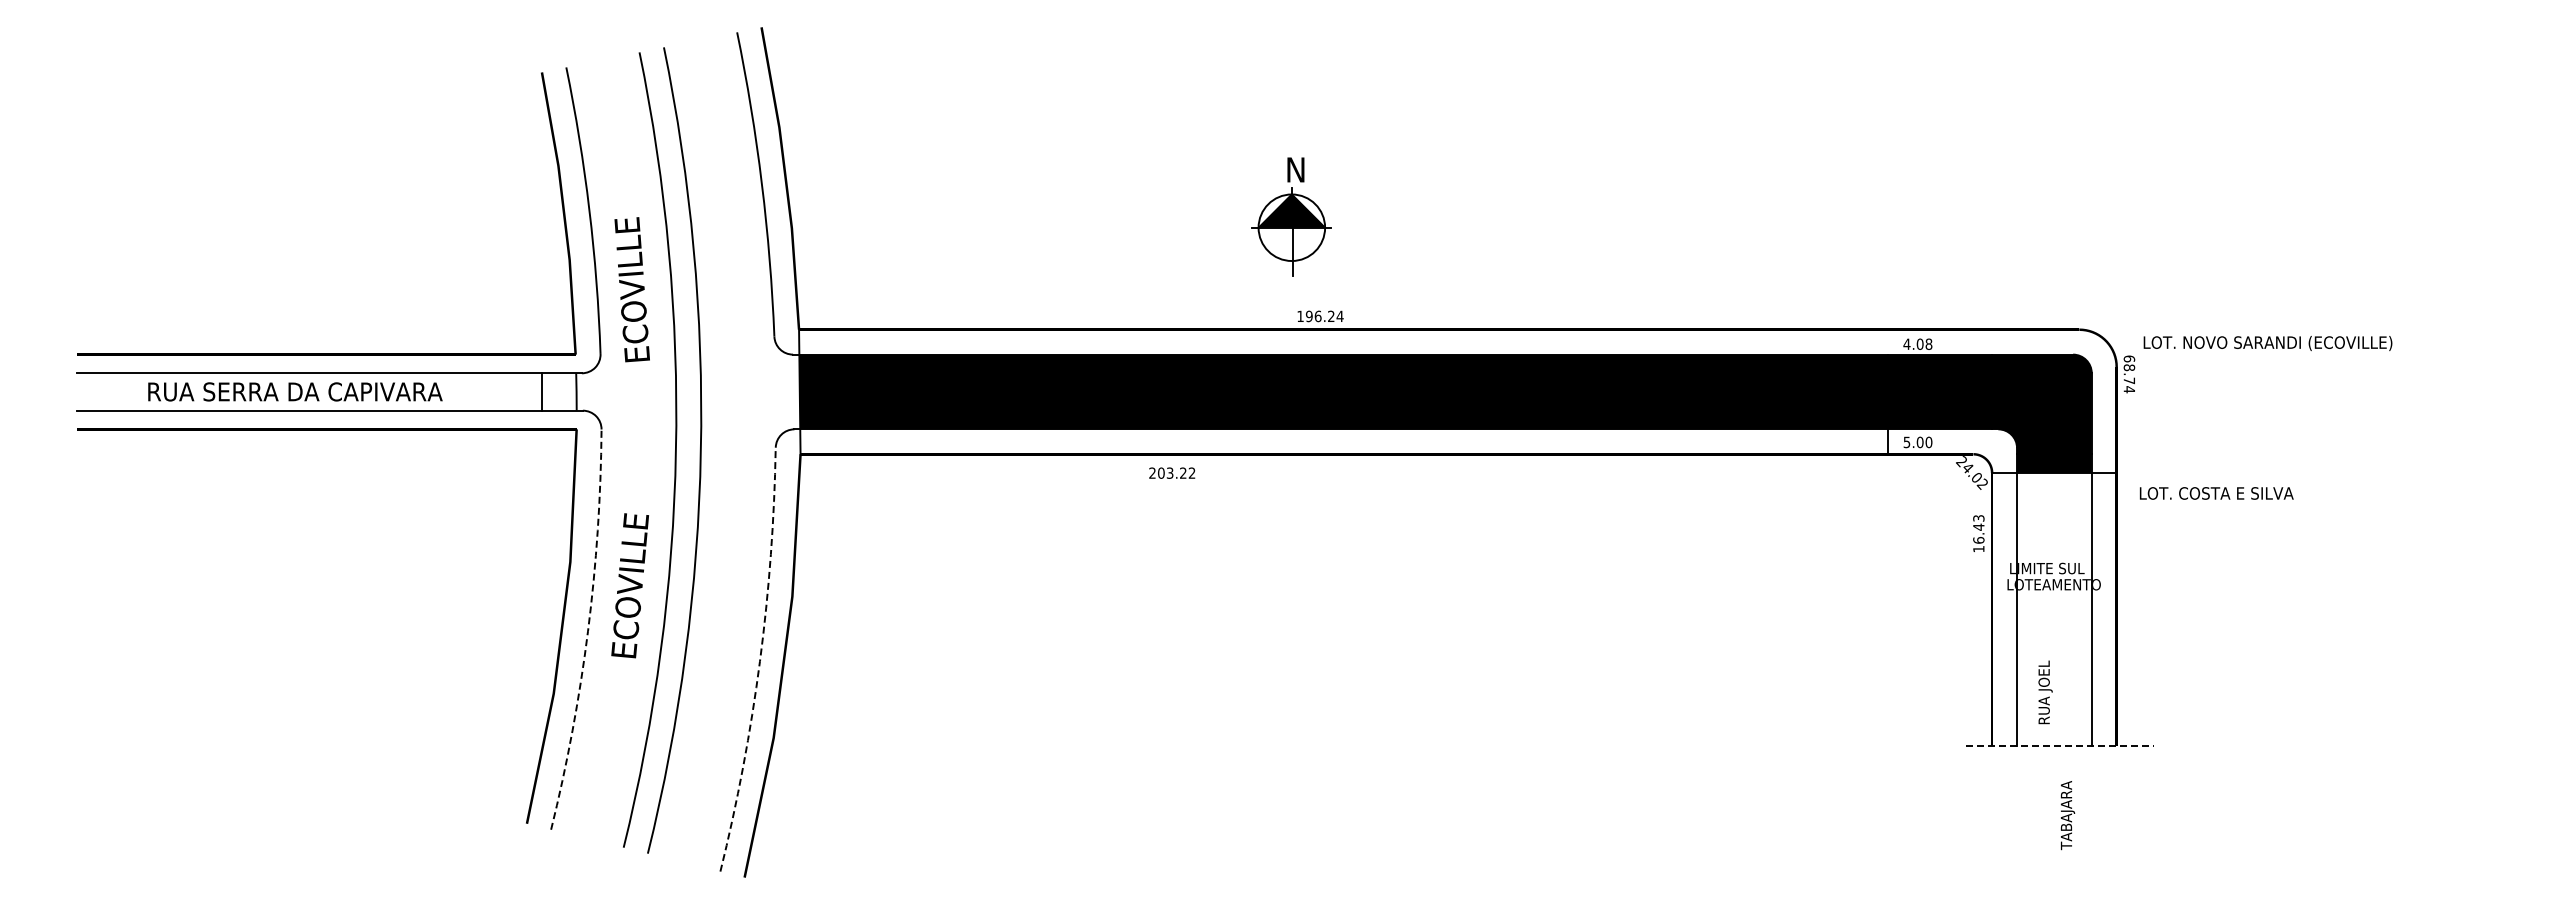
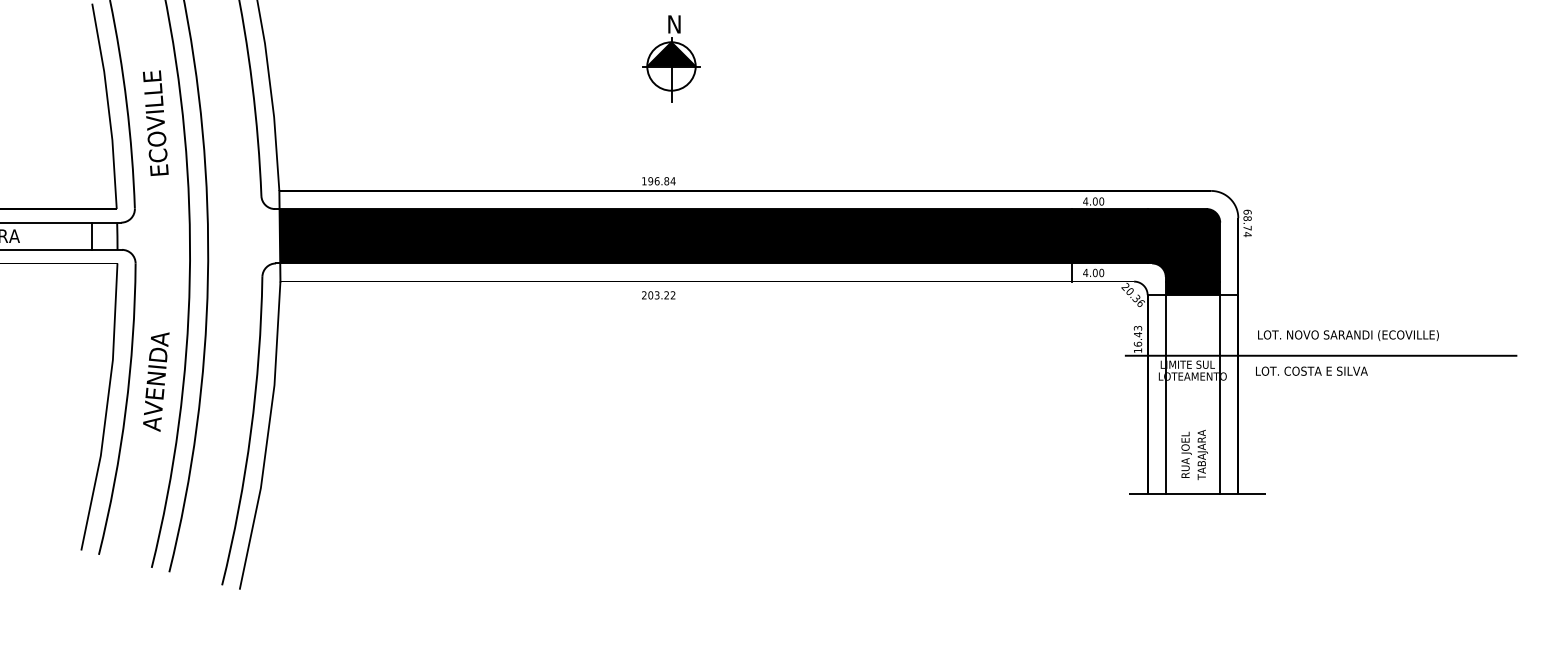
part: (1291, 216) -> (671, 58), moved
text: (631, 289) -> (155, 123), moved
text: (1331, 316) -> (666, 181), 196.24 -> 196.84
text: (1928, 343) -> (1101, 200), 4.08 -> 4.00
text: (2267, 343) -> (1348, 335), moved
text: (1906, 442) -> (1085, 273), 5.00 -> 4.00
text: (1172, 472) -> (658, 294), moved
text: (1975, 476) -> (1135, 297), 24.02 -> 20.36
text: (2216, 493) -> (1311, 371), moved
line: (2230, 556) -> (1321, 355), added
text: (630, 586) -> (156, 377), ECOVILLE -> AVENIDA
arc: (588, 631) -> (126, 410), dashed -> solid
arc: (760, 661) -> (251, 432), dashed -> solid
line: (2060, 746) -> (1197, 494), dashed -> solid
text: (2068, 815) -> (1203, 454), moved

